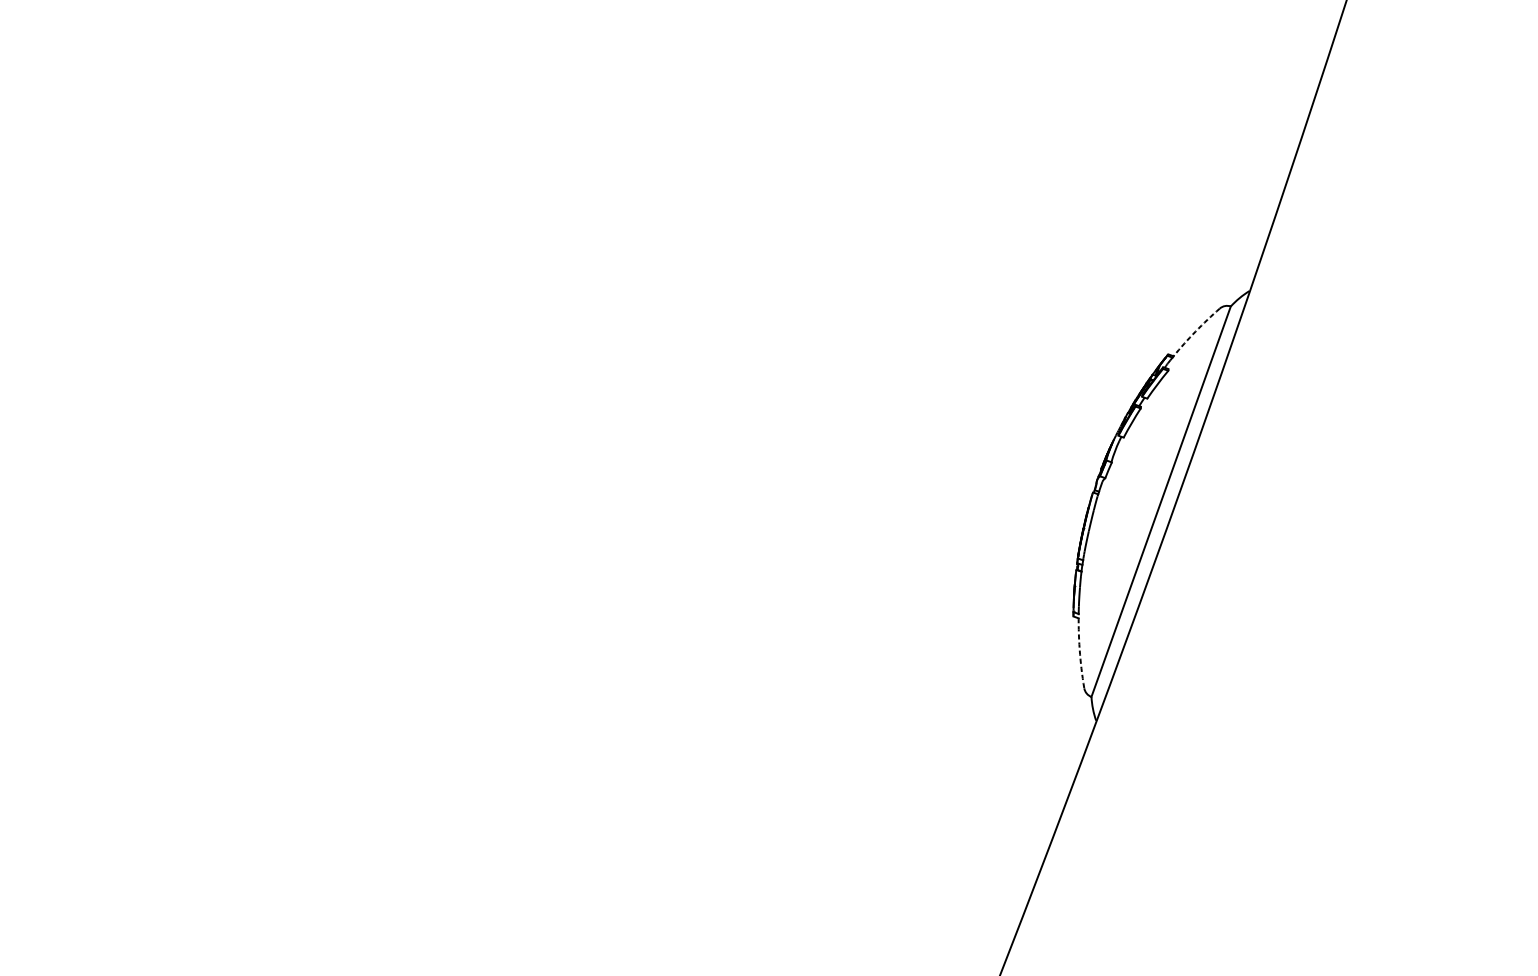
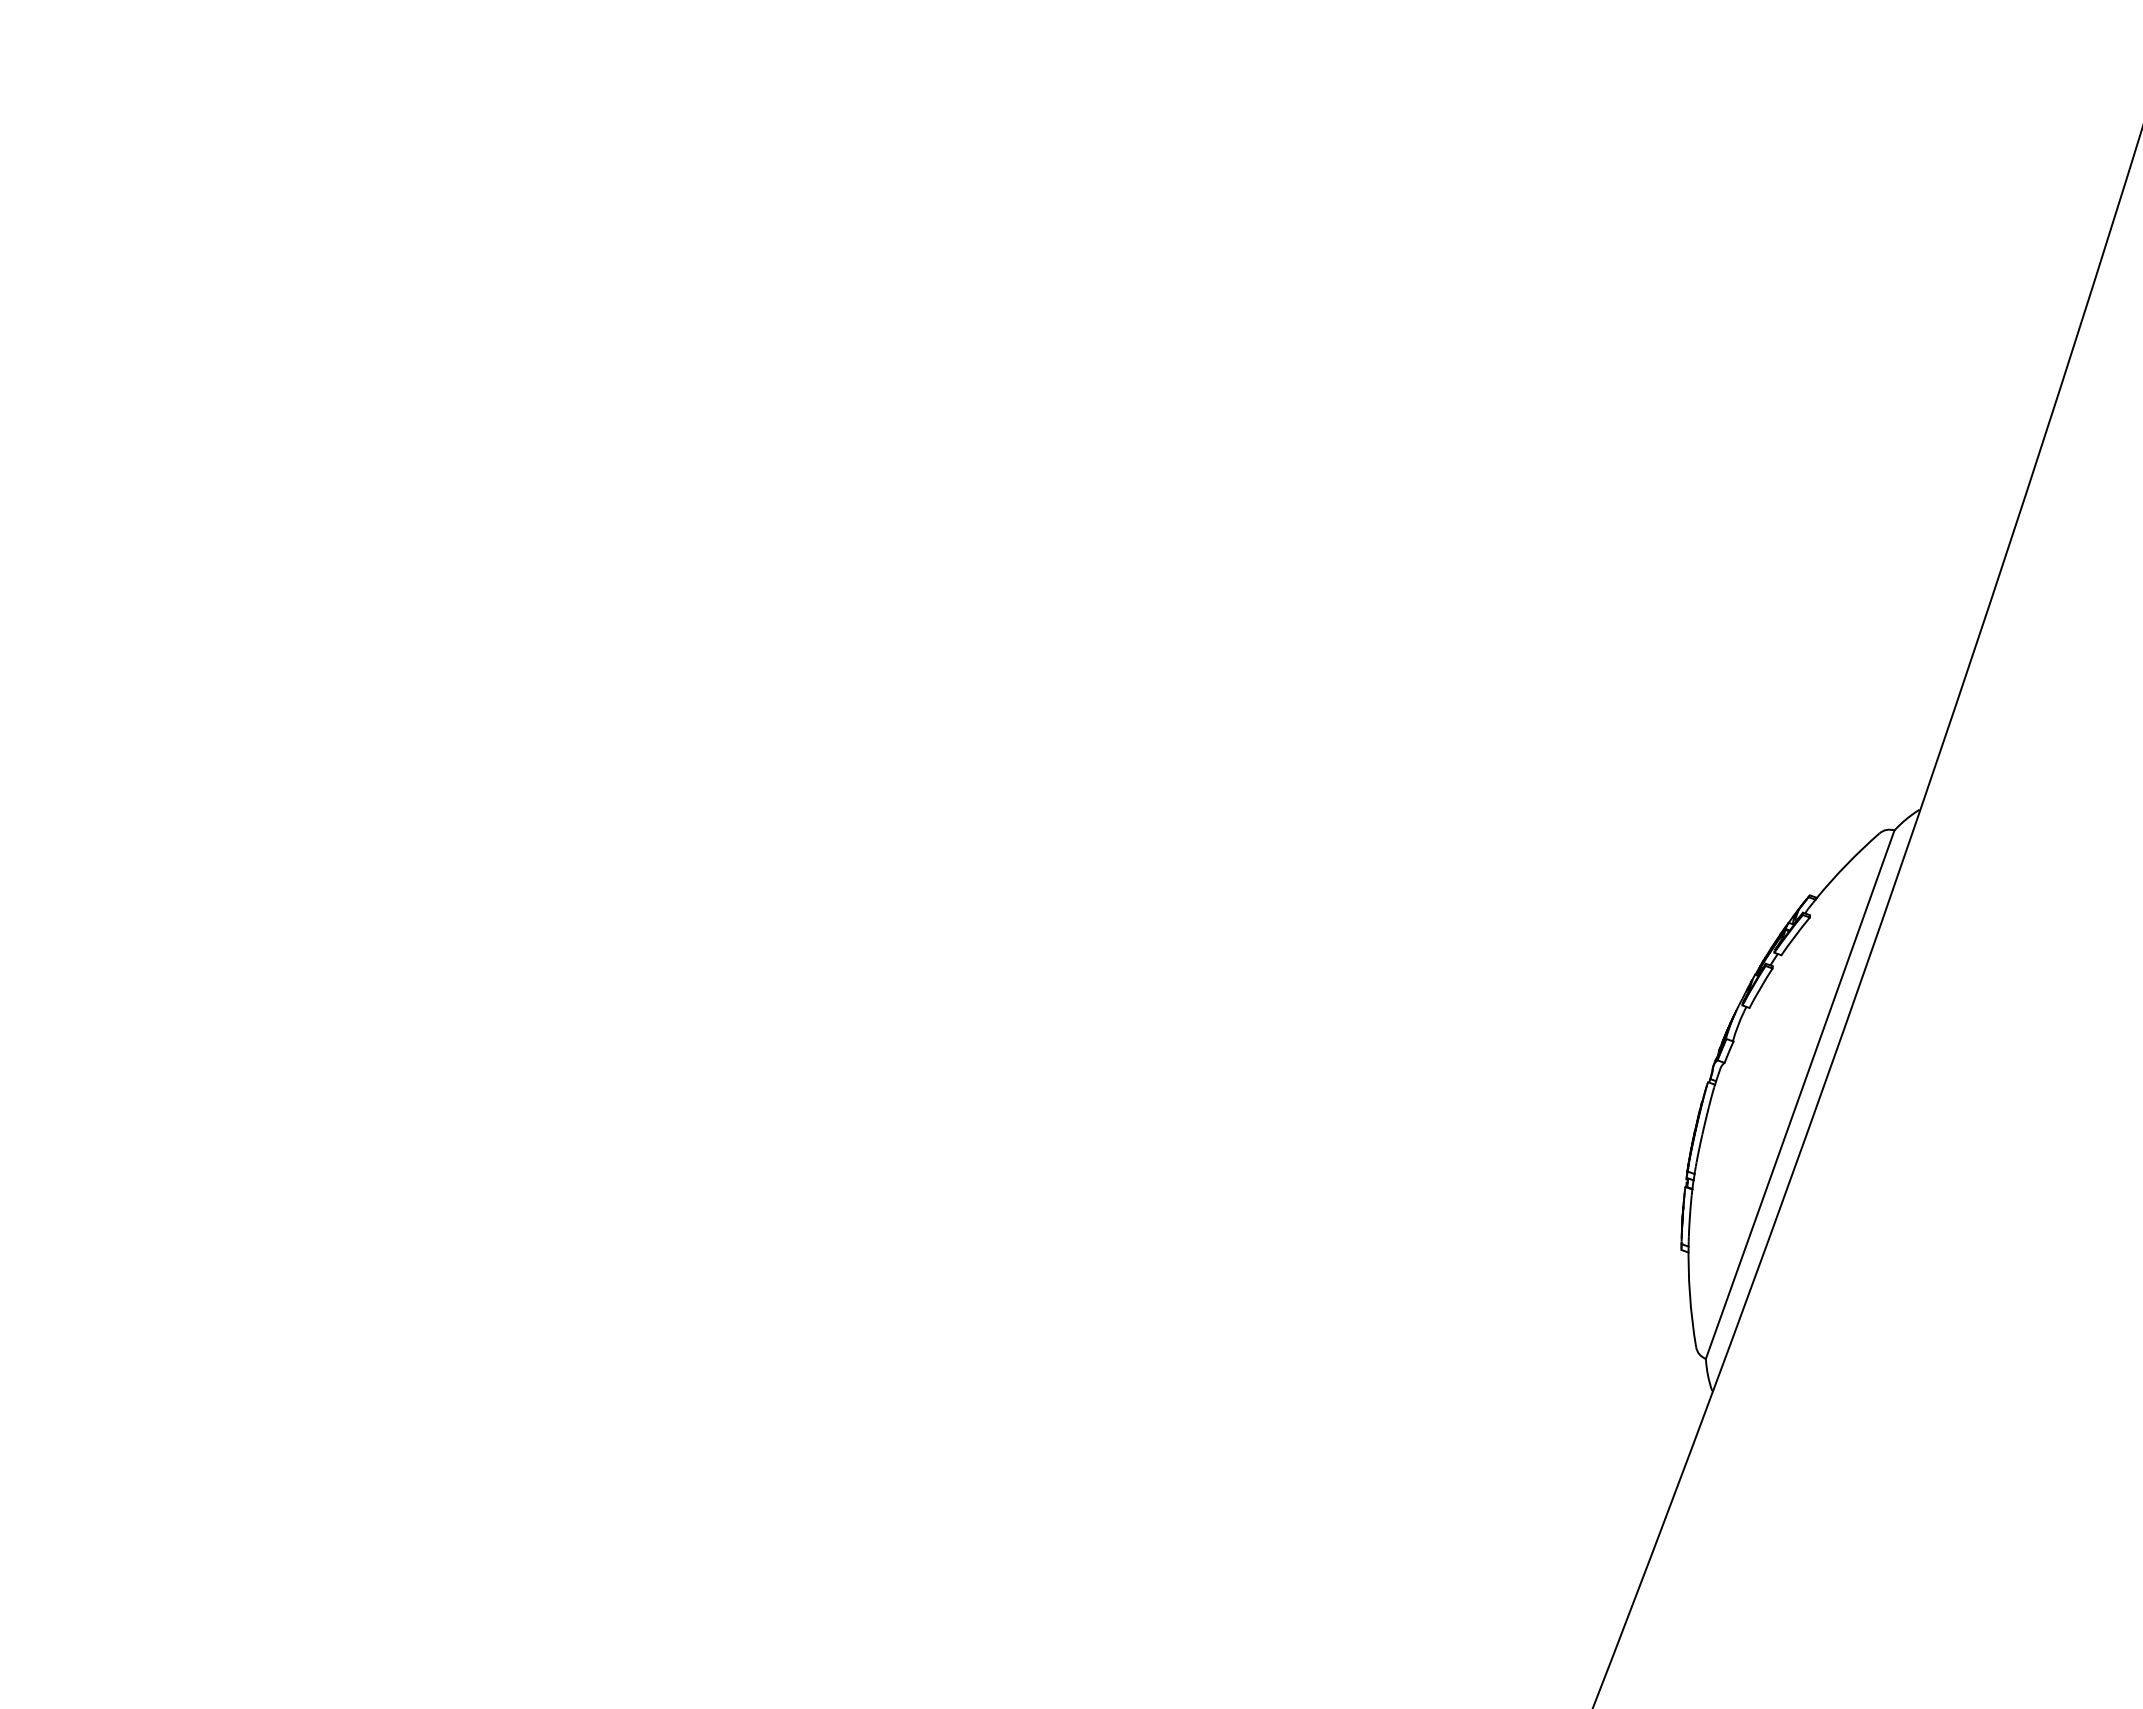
arc: (1195, 331) -> (1846, 864), dashed -> solid
arc: (1079, 649) -> (1689, 1294), dashed -> solid

